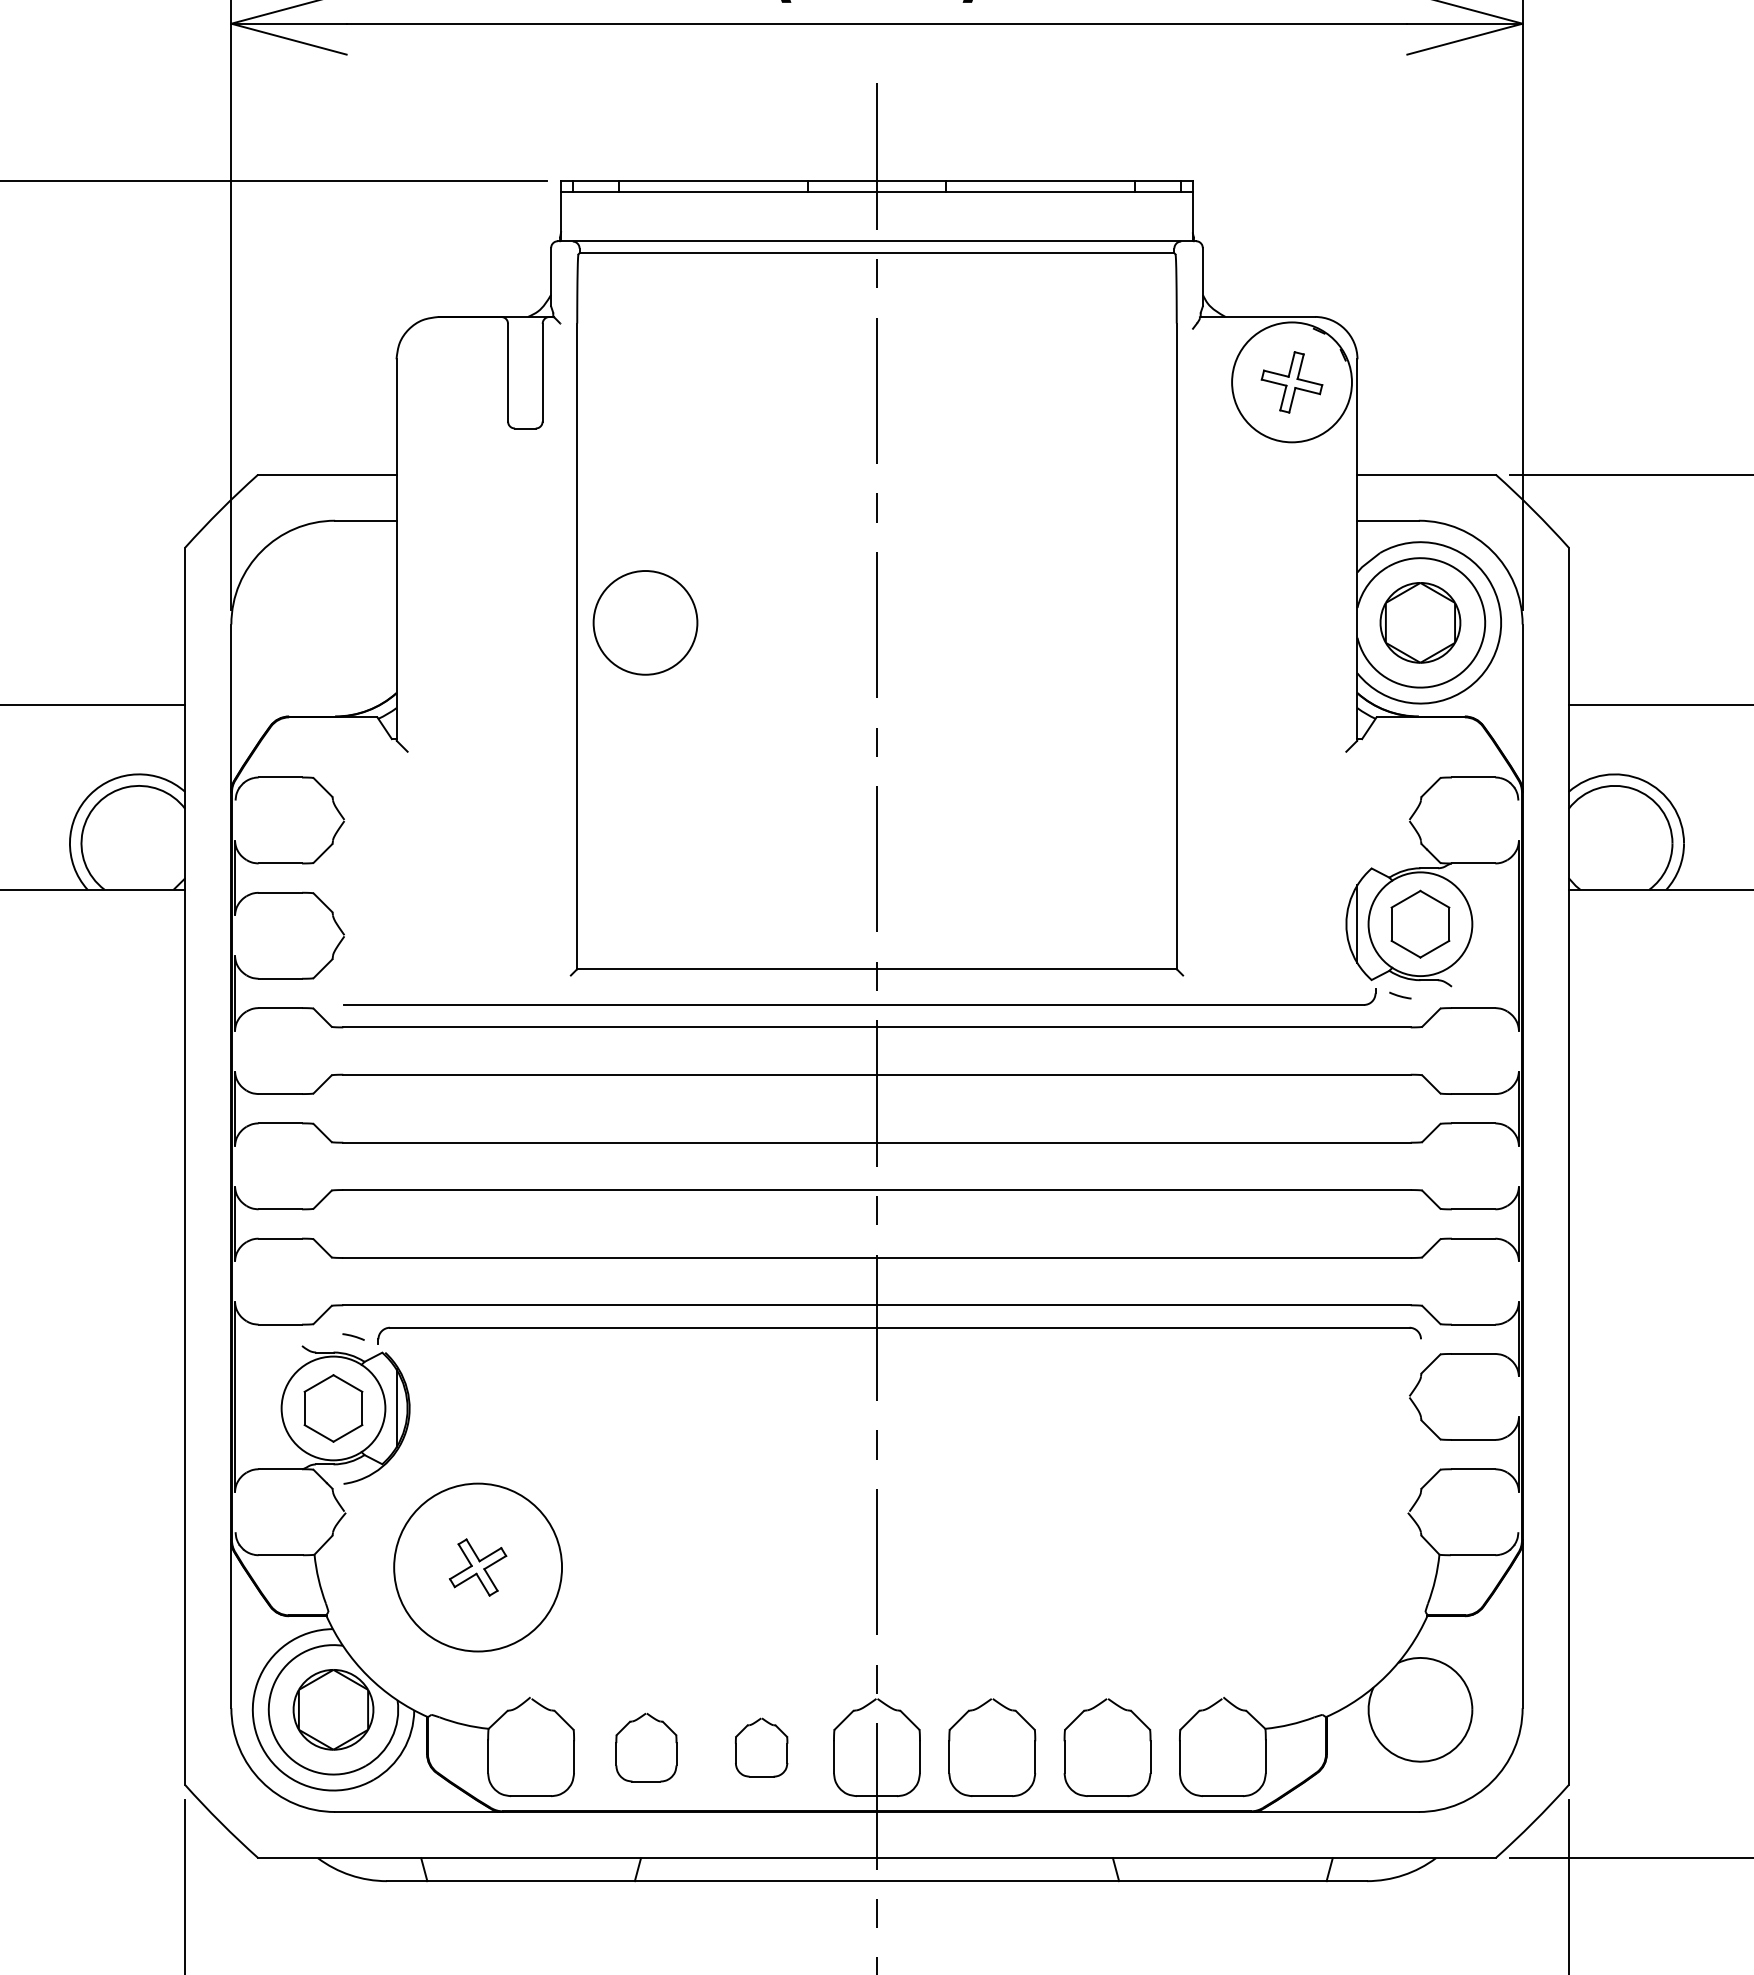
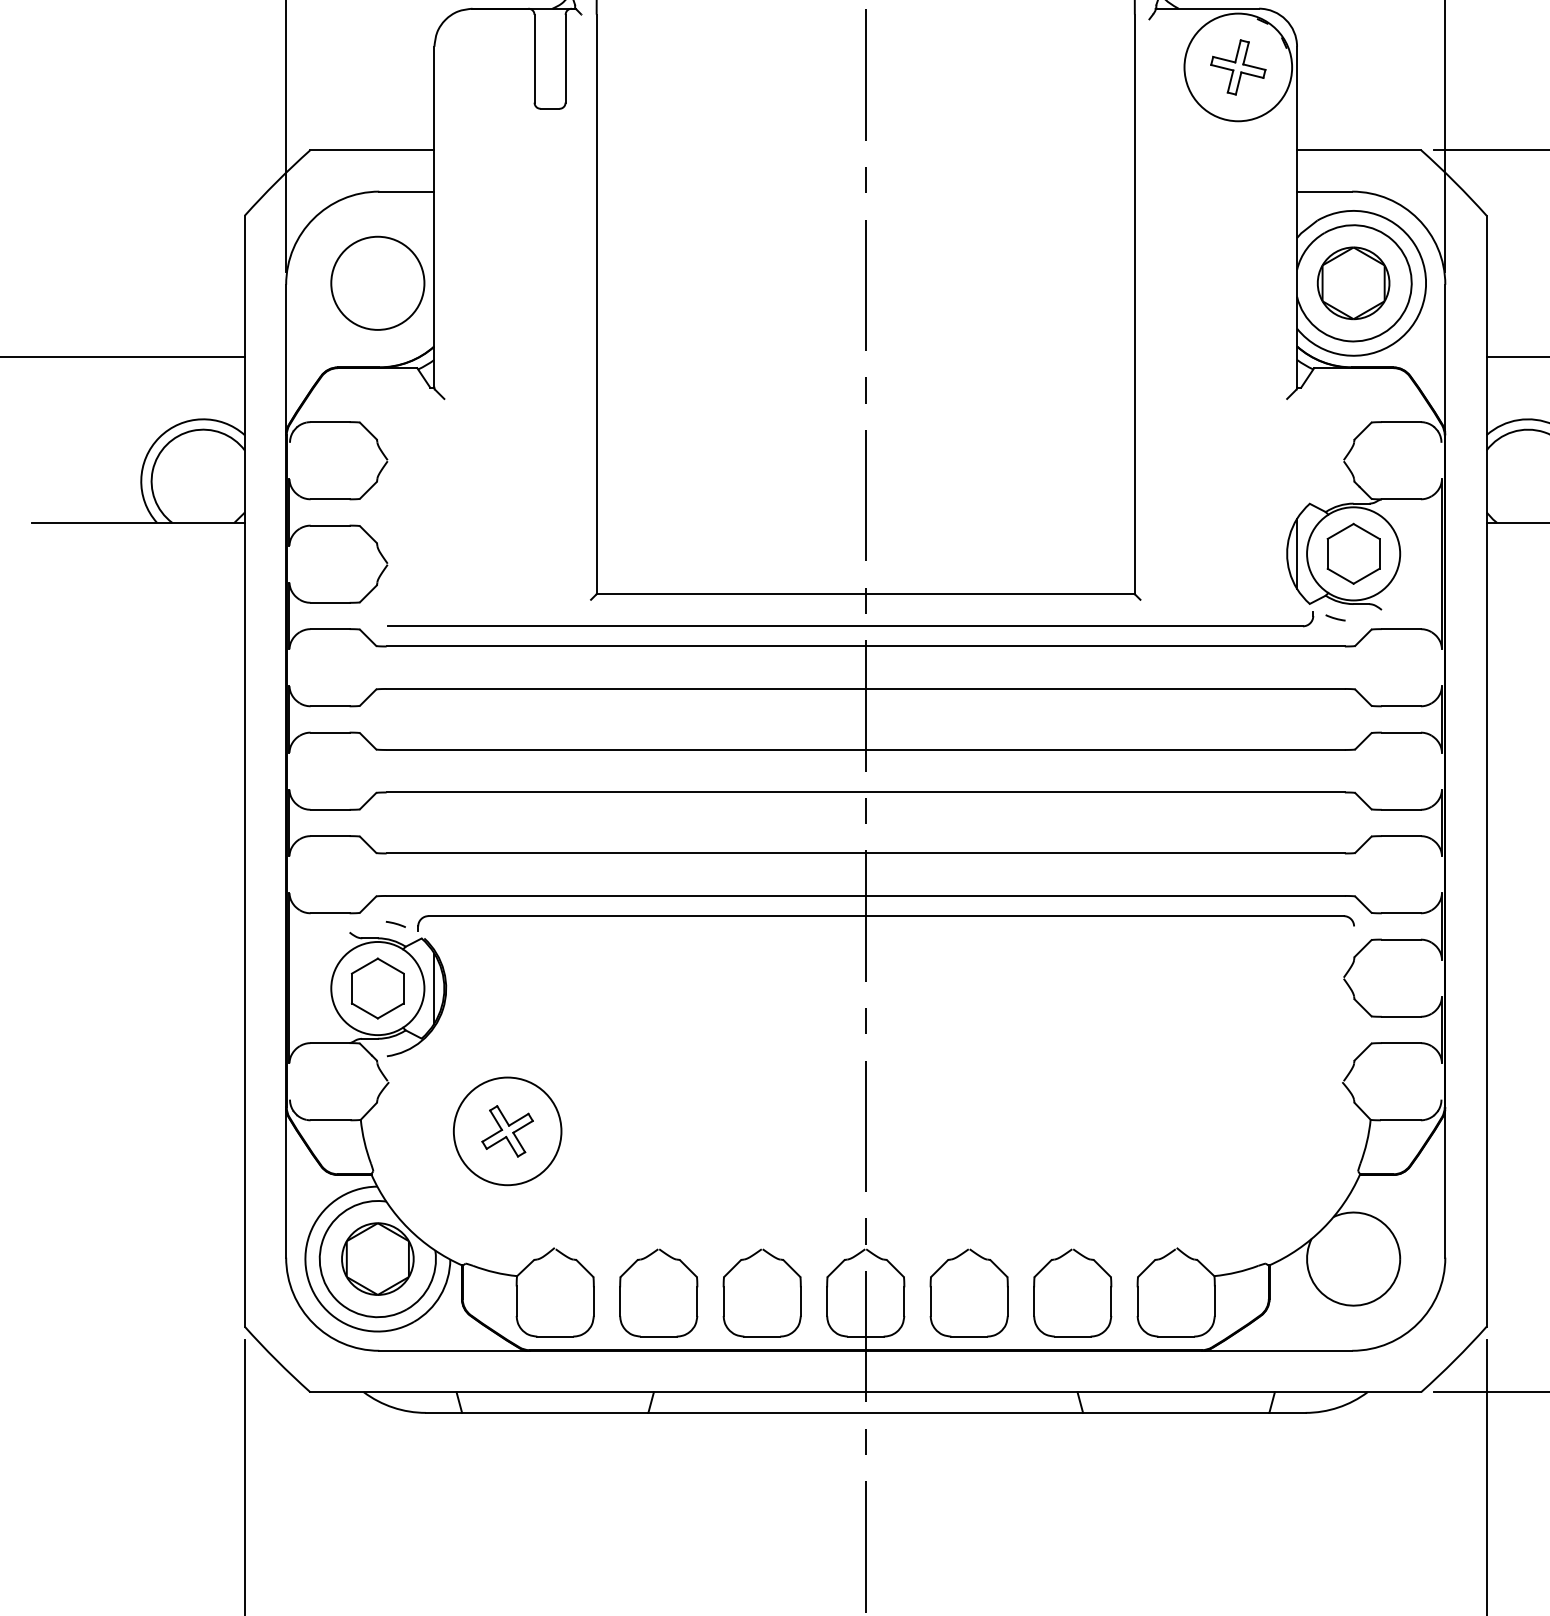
circle: (645, 622) -> (377, 282), moved
circle: (478, 1567) -> (508, 1131), size x0.71
part: (646, 1747) -> (658, 1292), size x1.43
part: (761, 1747) -> (762, 1292), size x1.67

